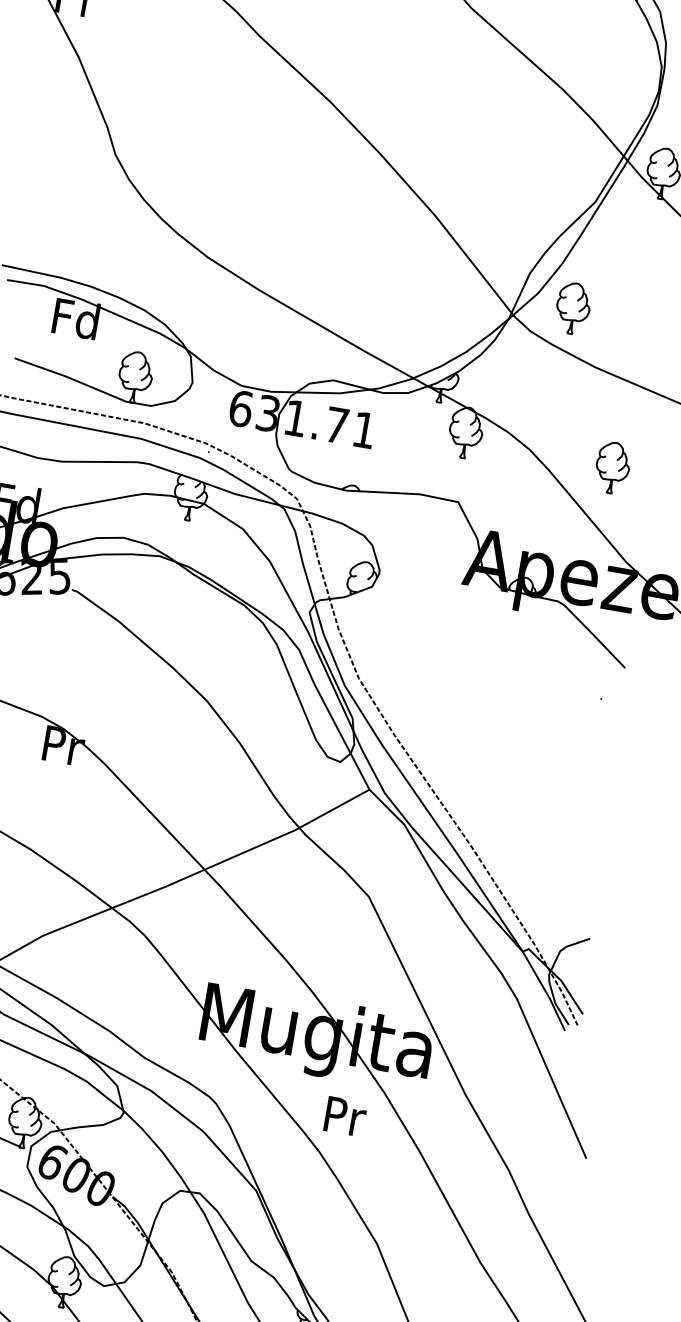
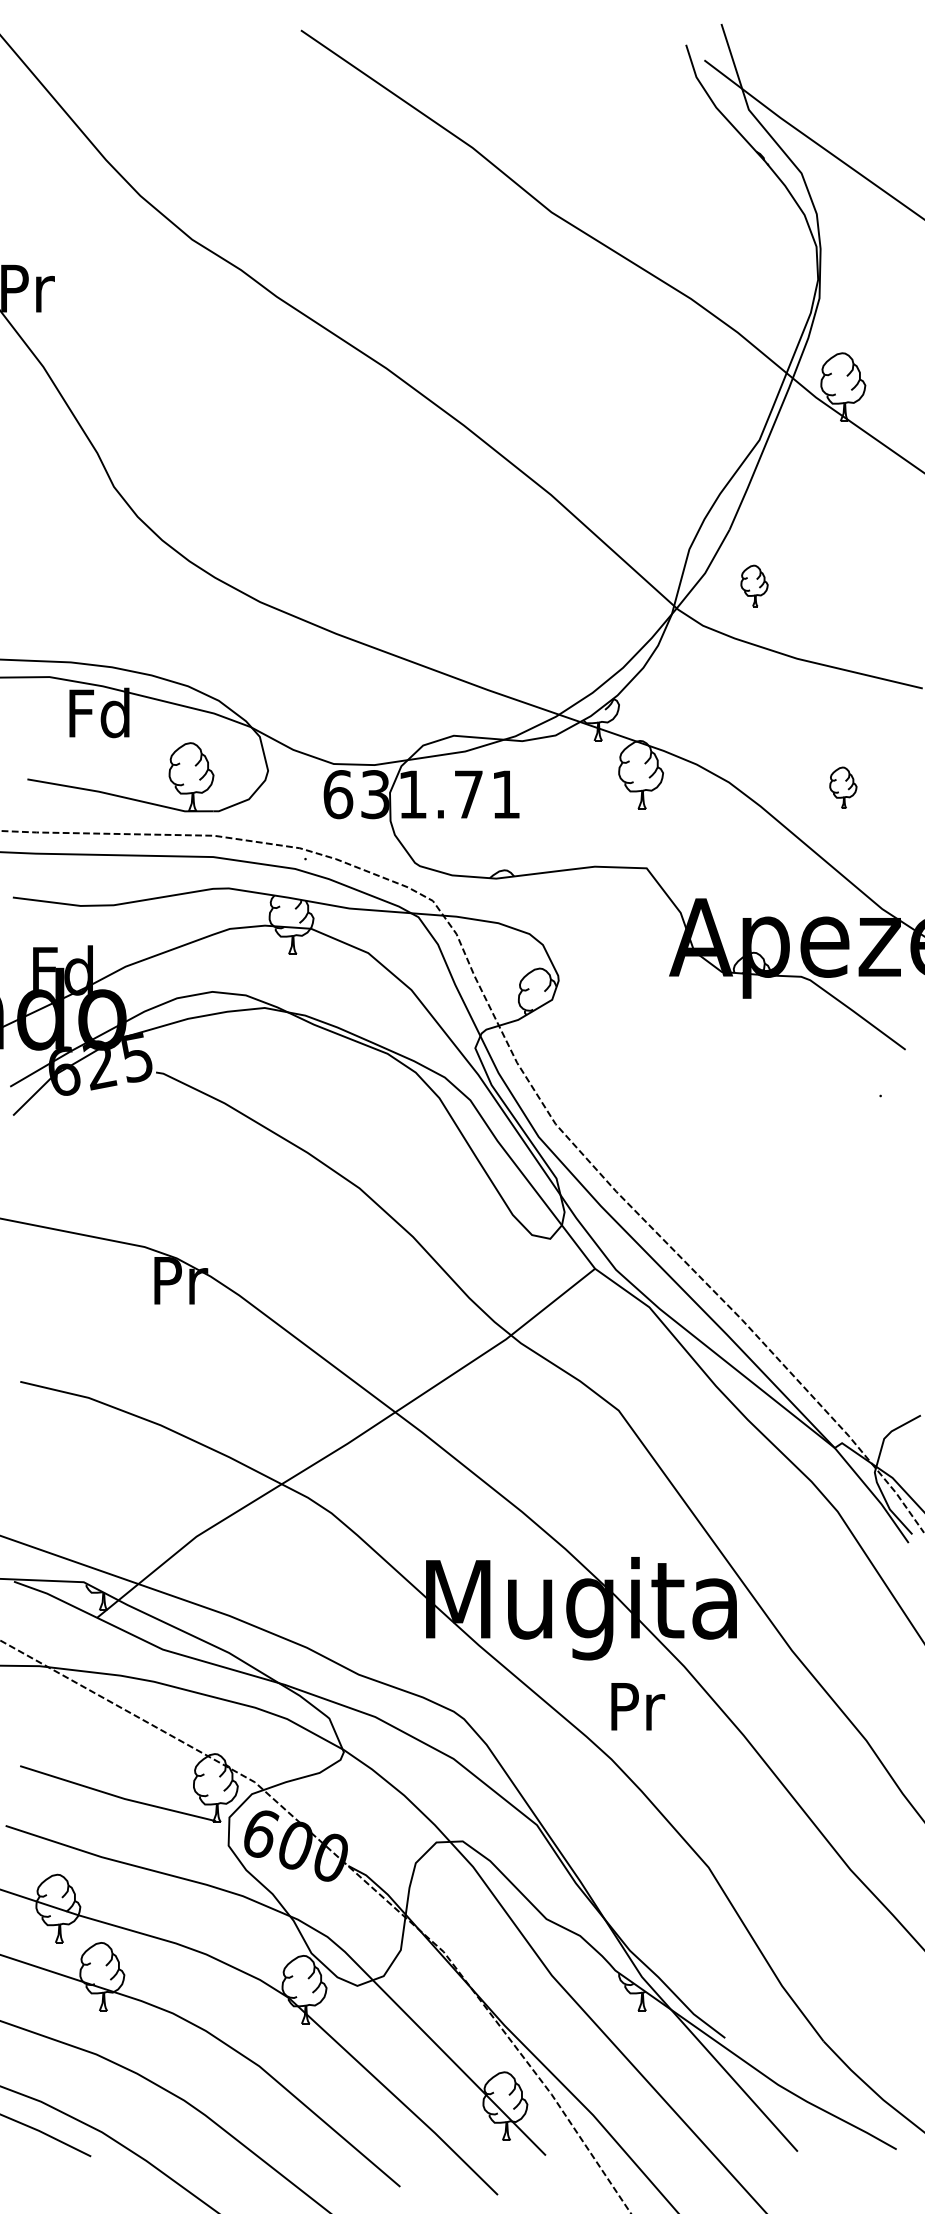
part: (573, 308) -> (754, 585), size x0.6
part: (612, 467) -> (843, 787), size x0.6

